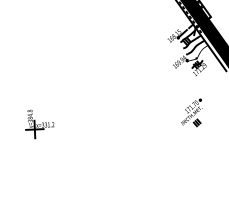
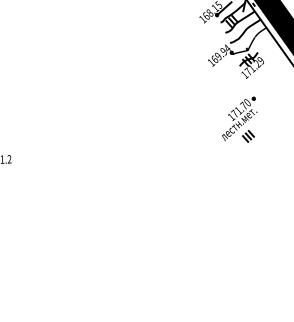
part: (191, 112) -> (238, 119), moved

